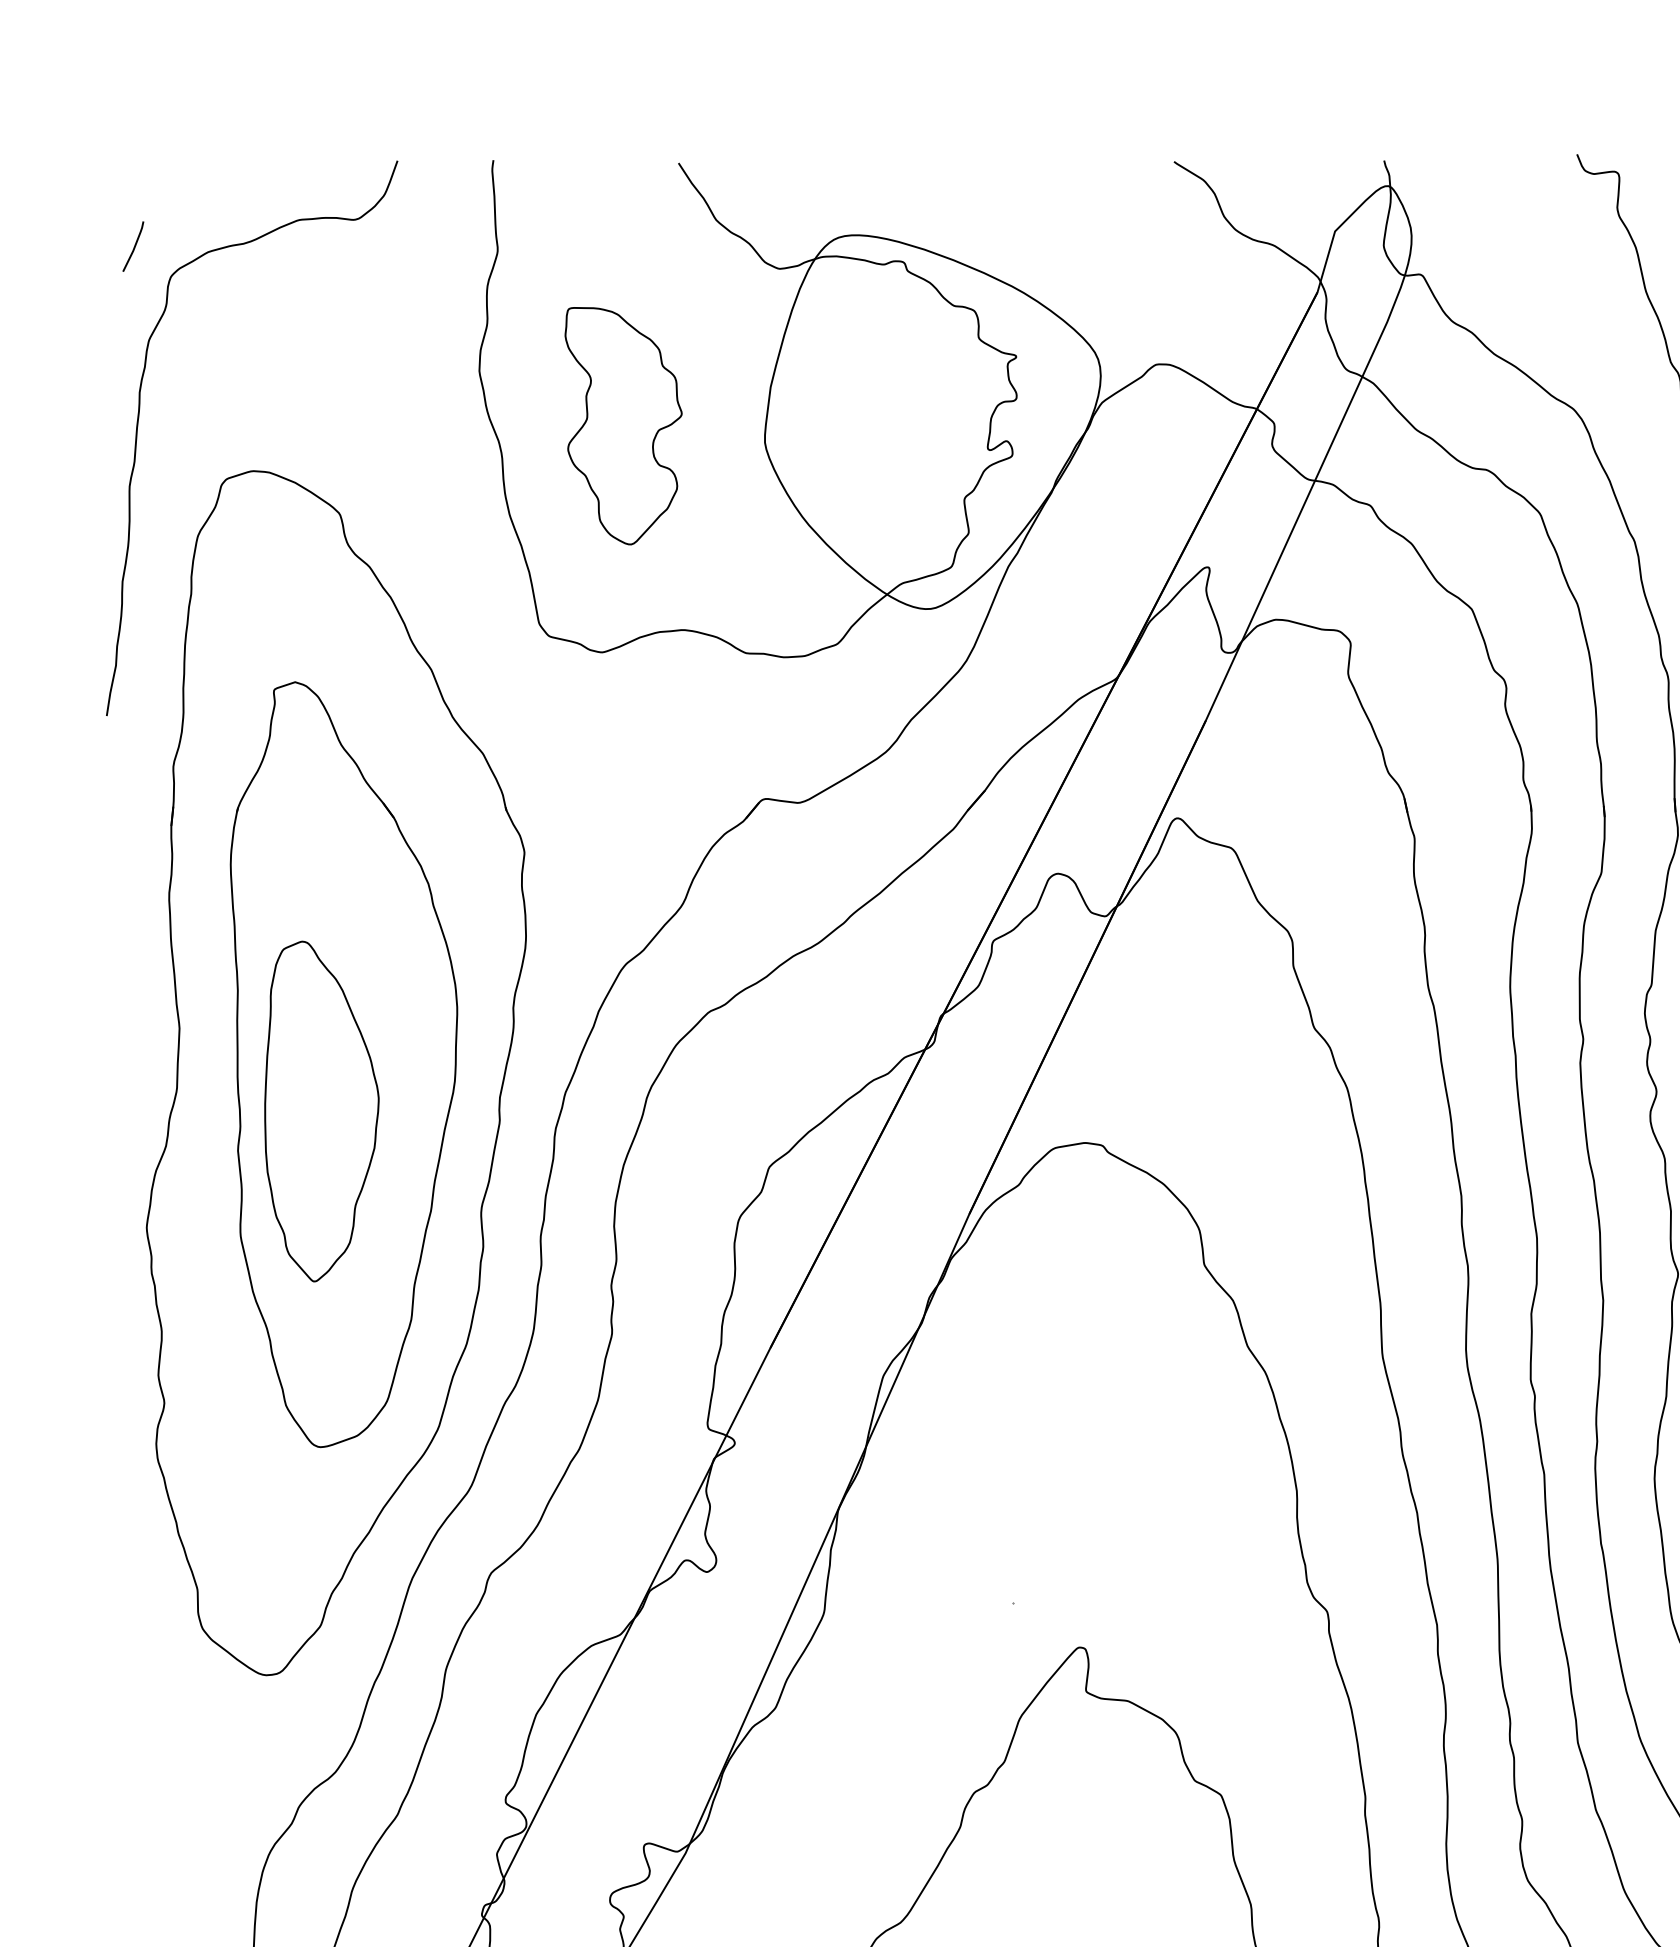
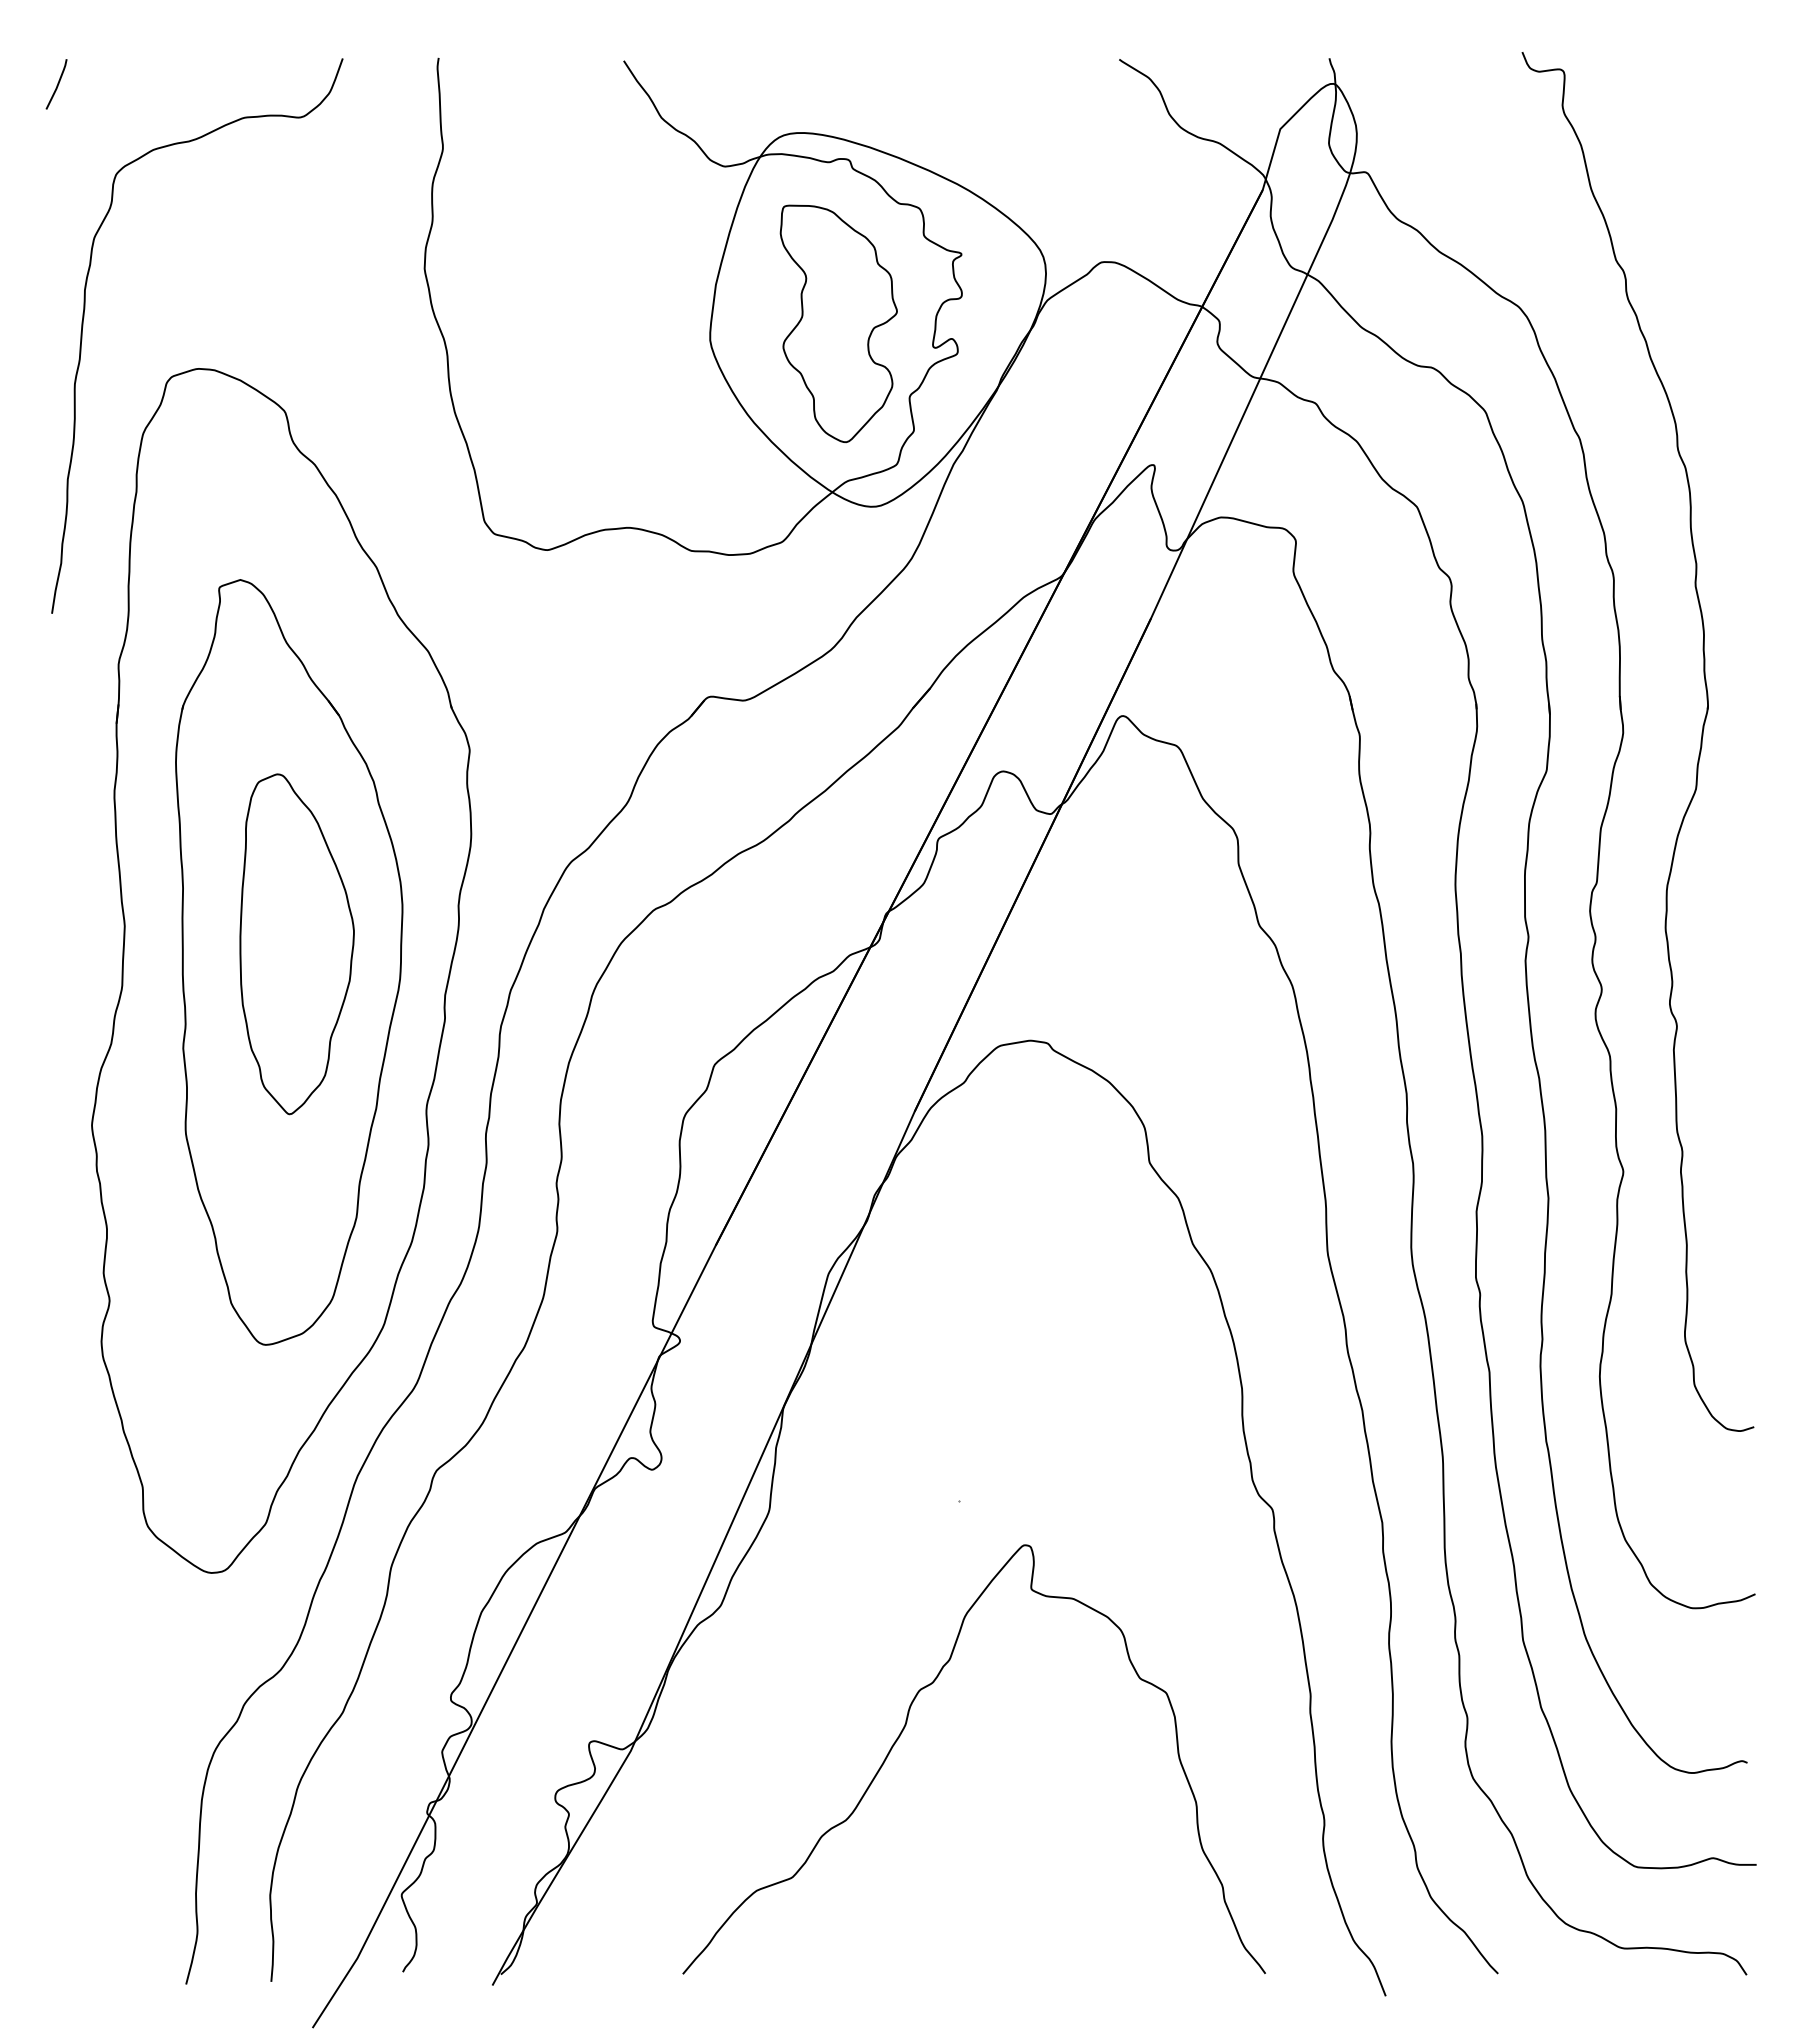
line: (134, 246) -> (57, 84), moved
part: (623, 425) -> (838, 323), moved
part: (321, 1111) -> (296, 944), moved

